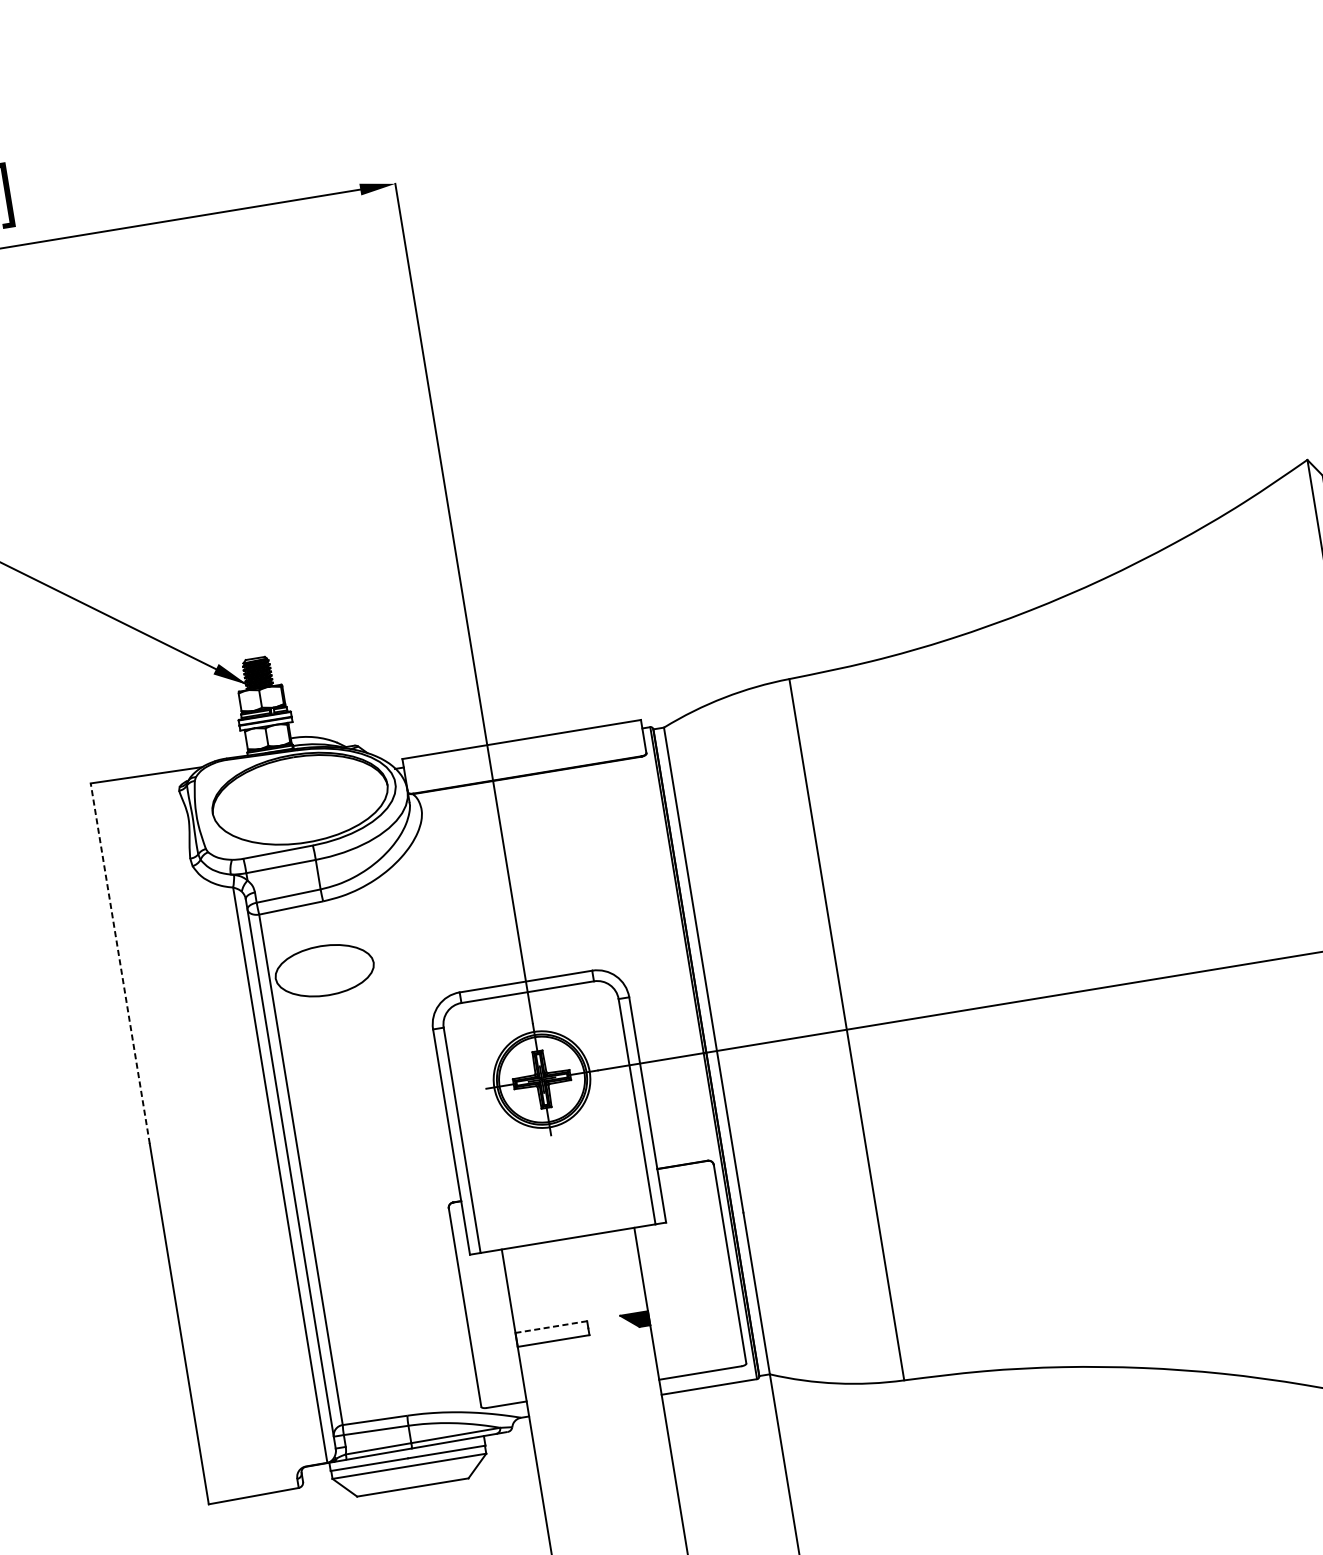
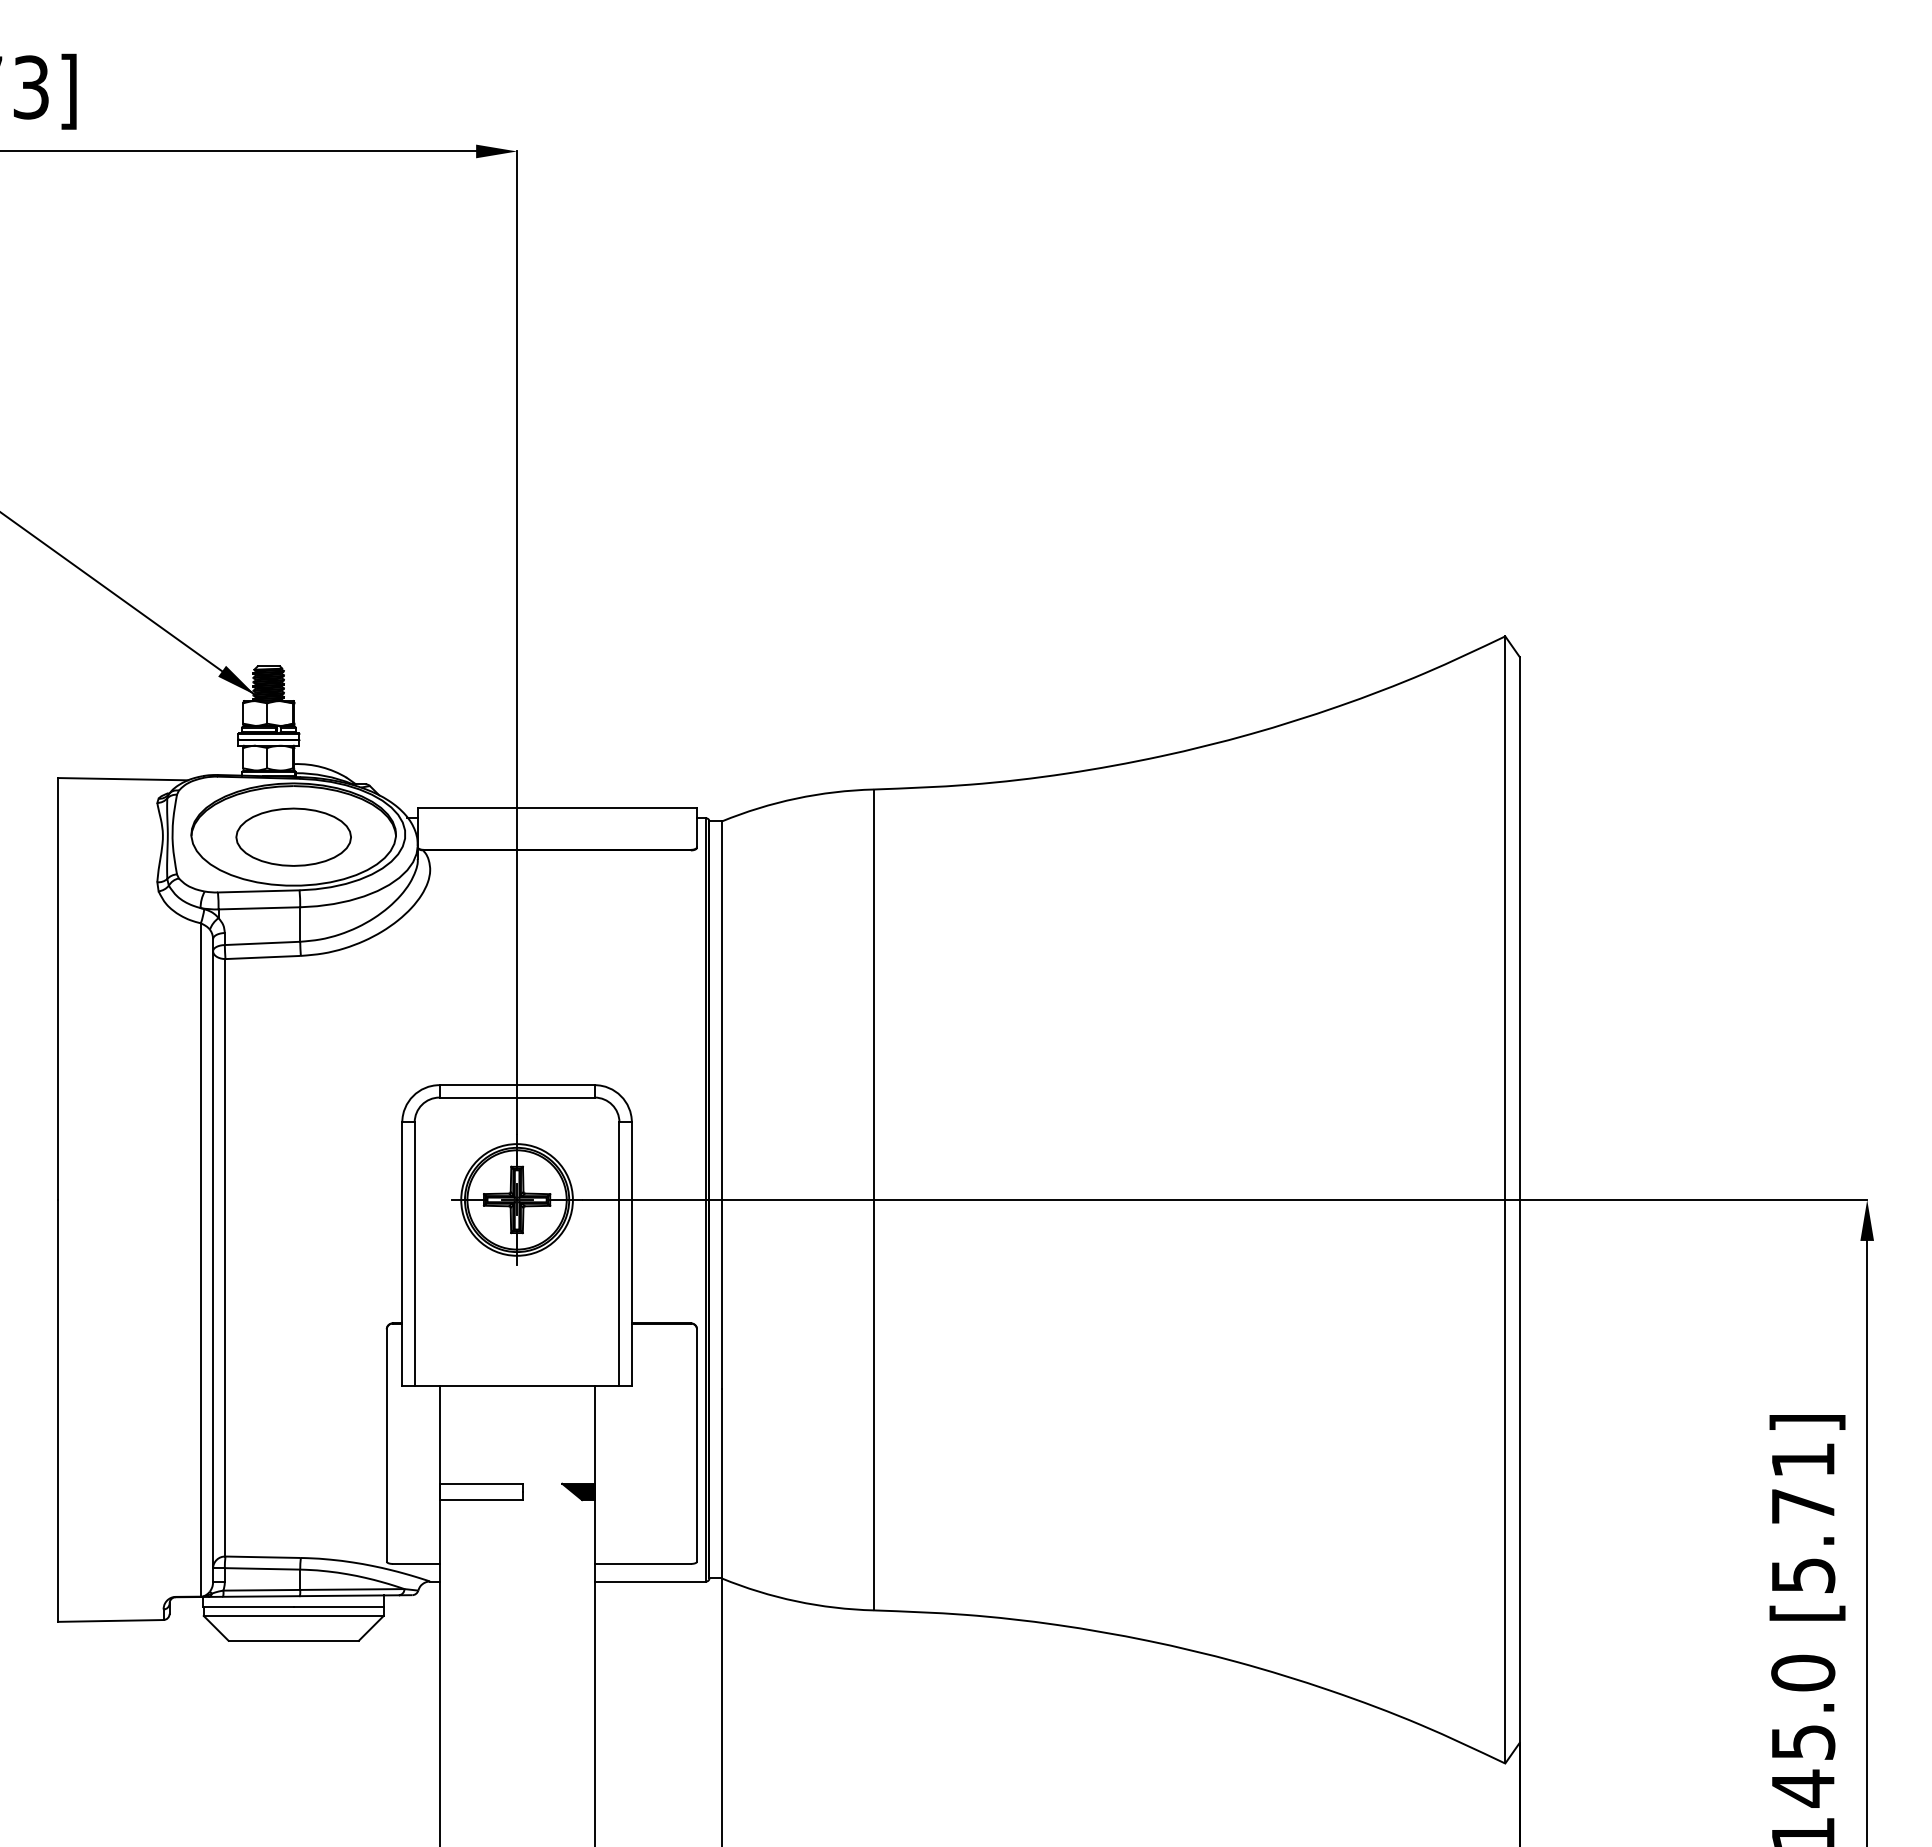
line: (119, 964) -> (57, 989), dashed -> solid
part: (324, 970) -> (293, 836), moved
line: (551, 1326) -> (481, 1483), dashed -> solid

